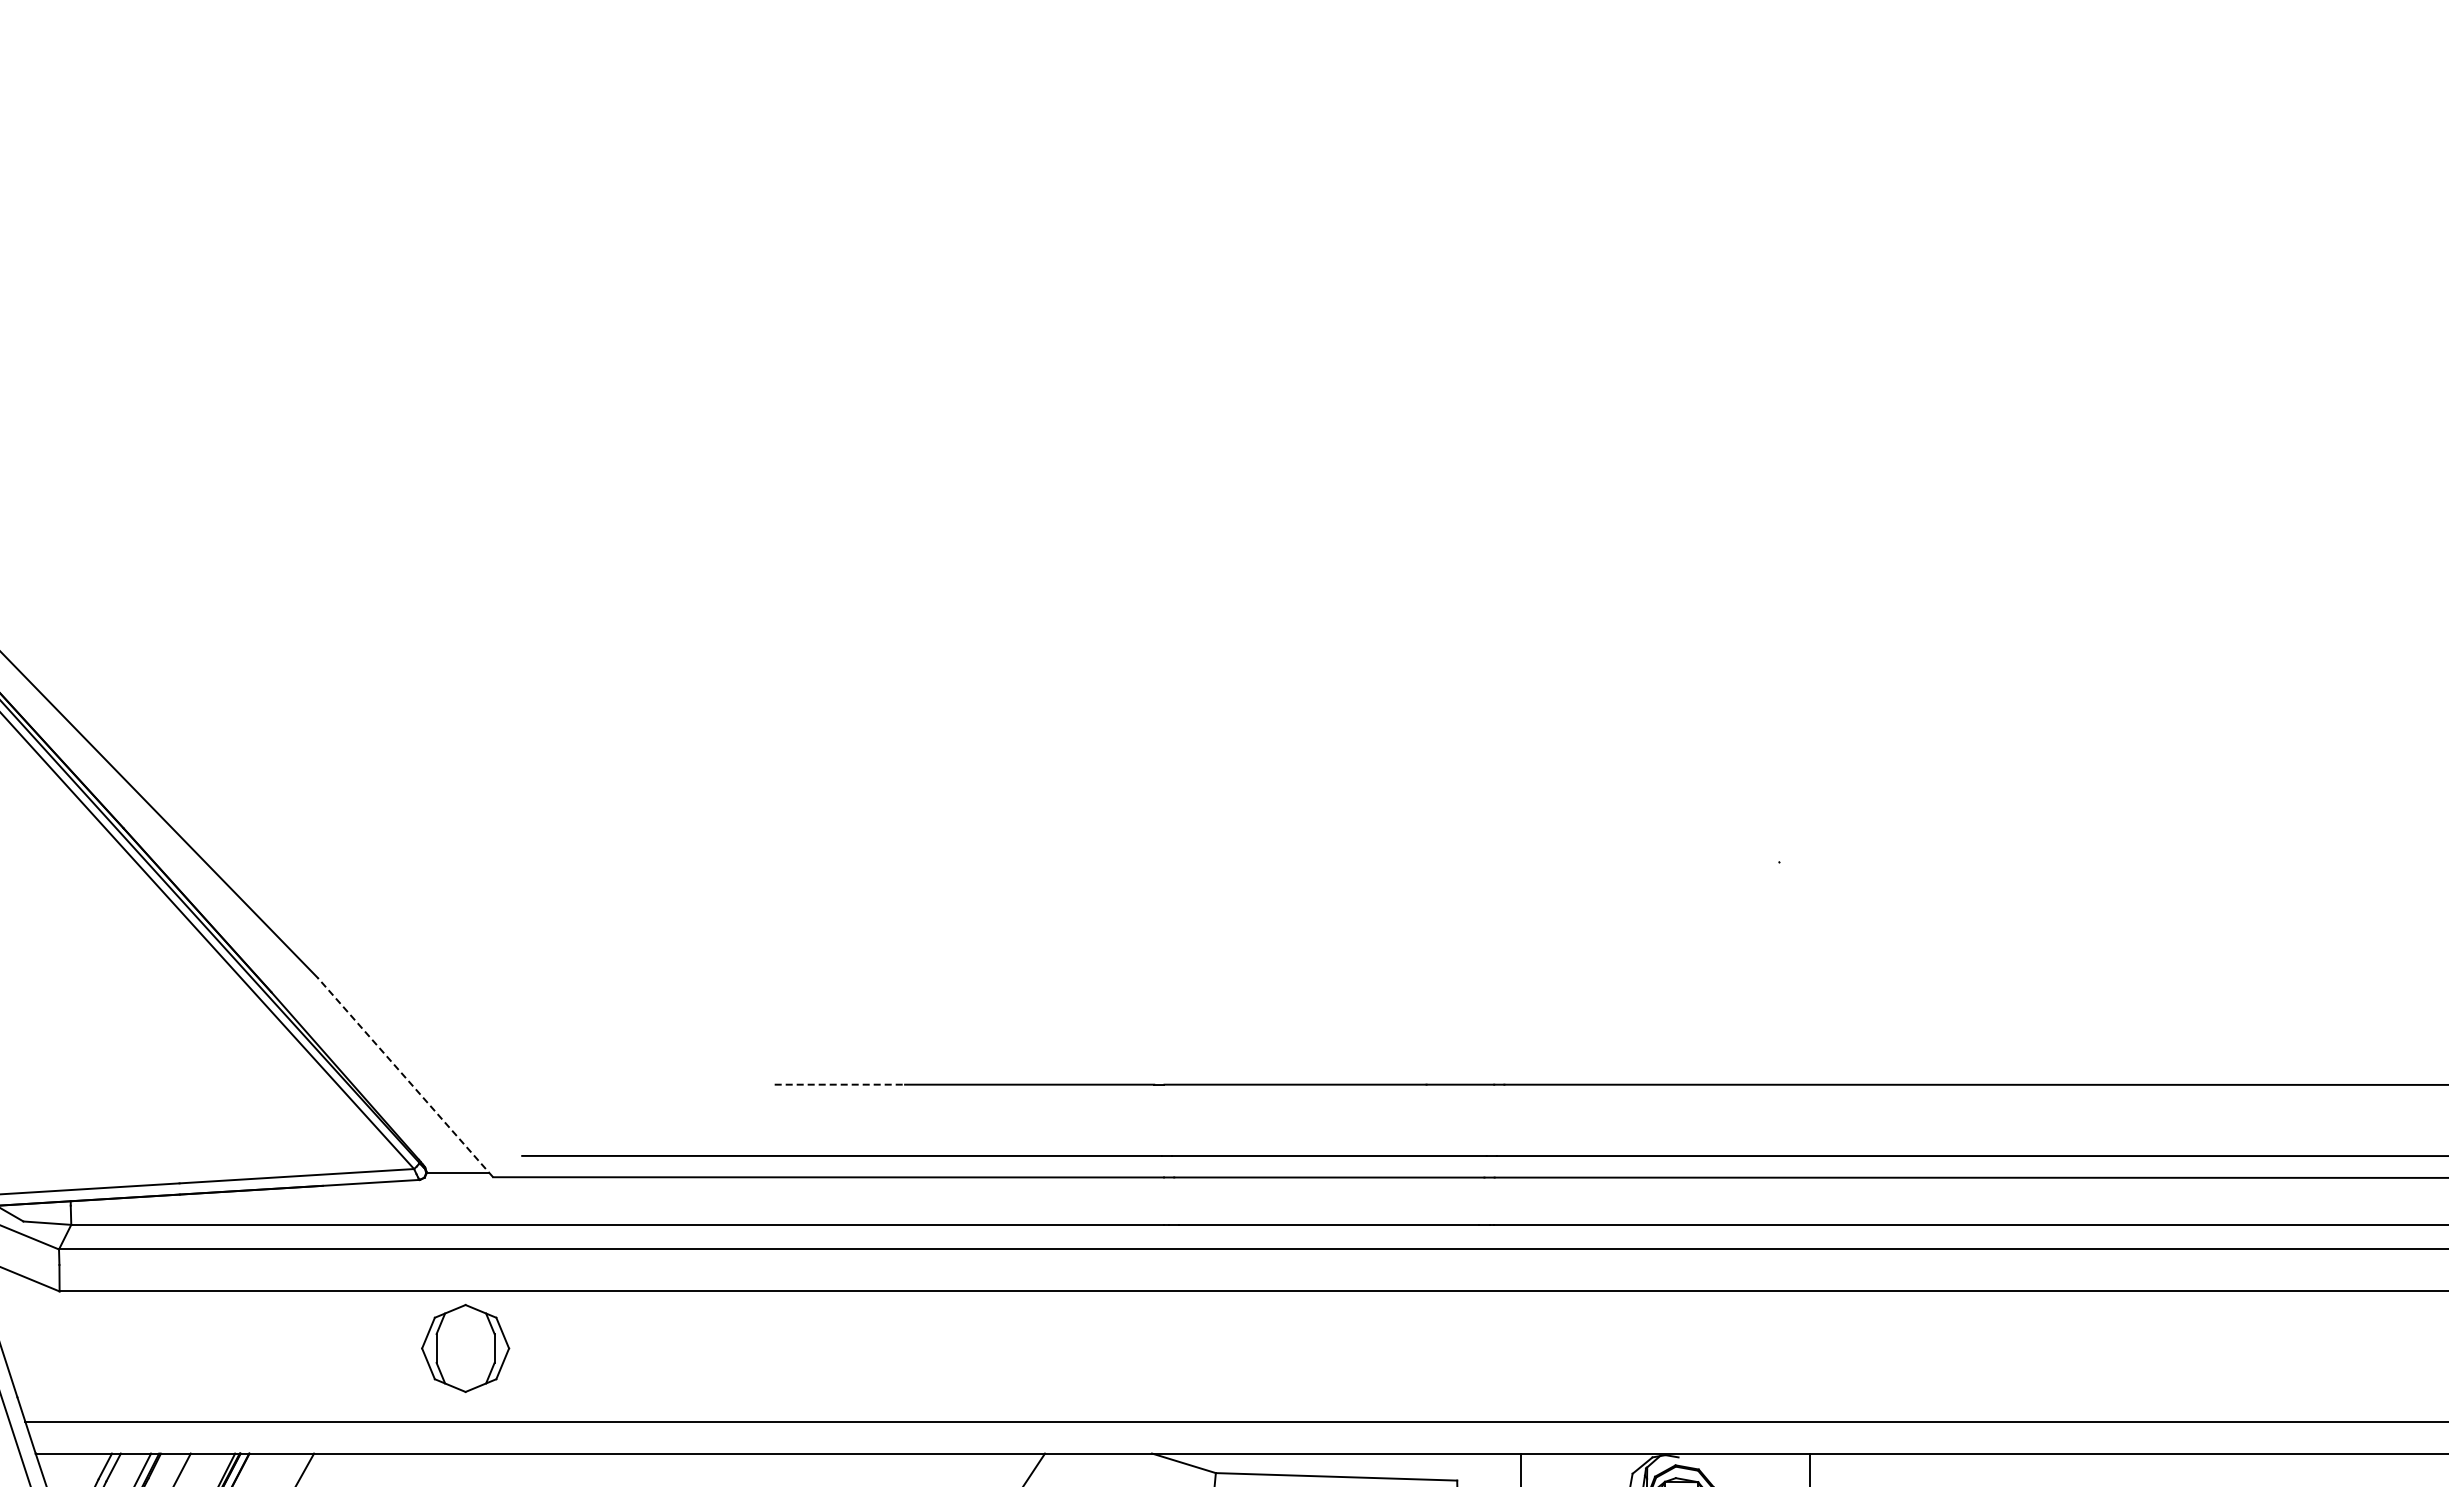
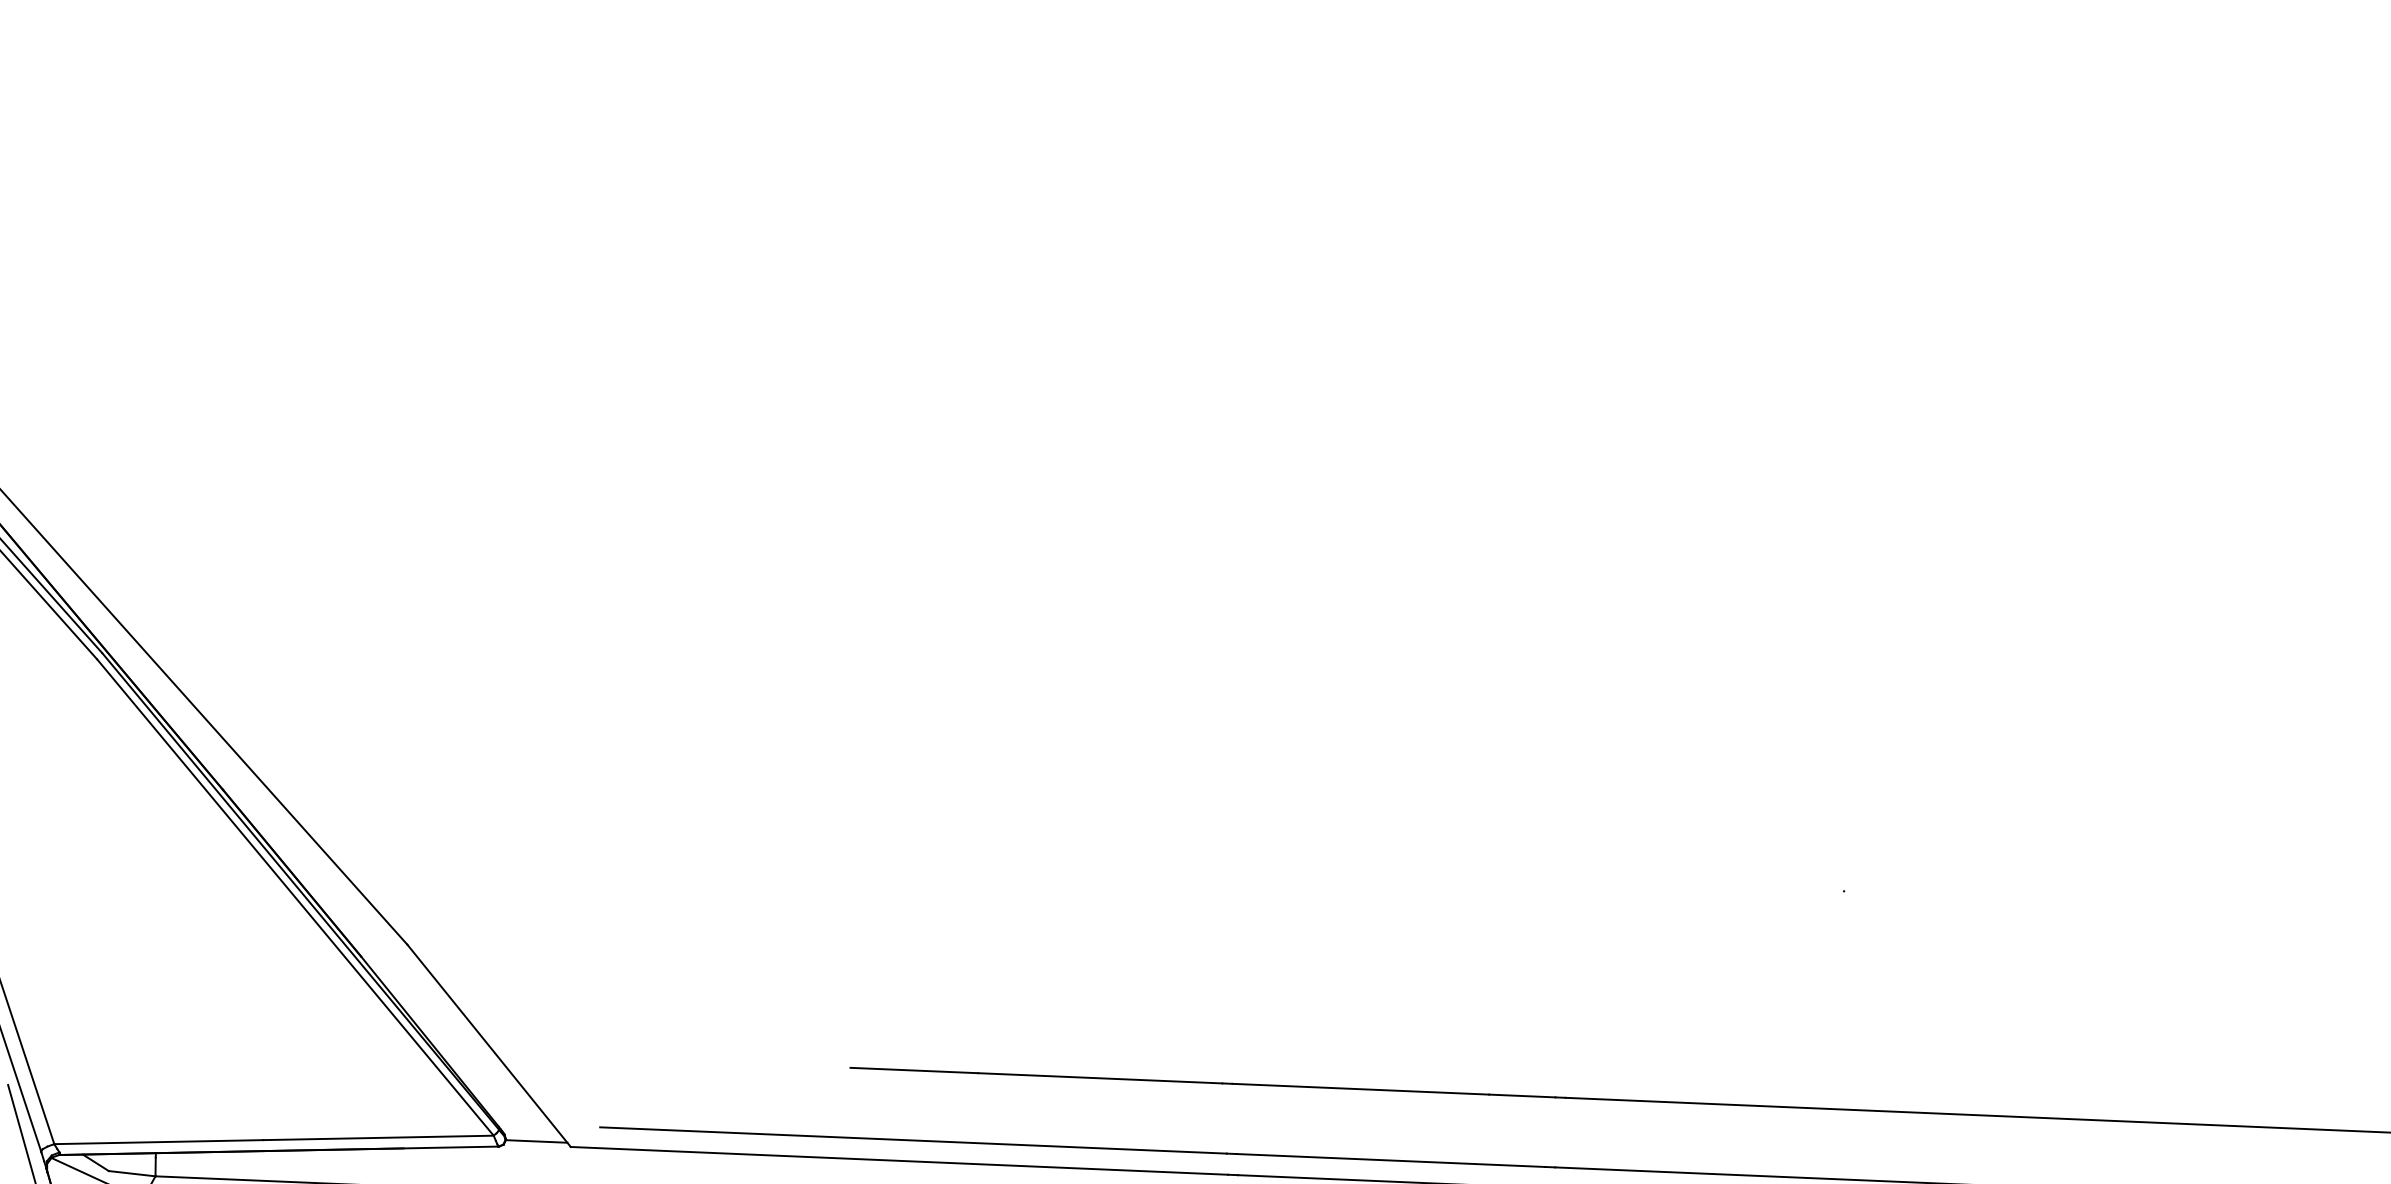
line: (405, 1077) -> (489, 1045), dashed -> solid
line: (840, 1084) -> (914, 1070), dashed -> solid

